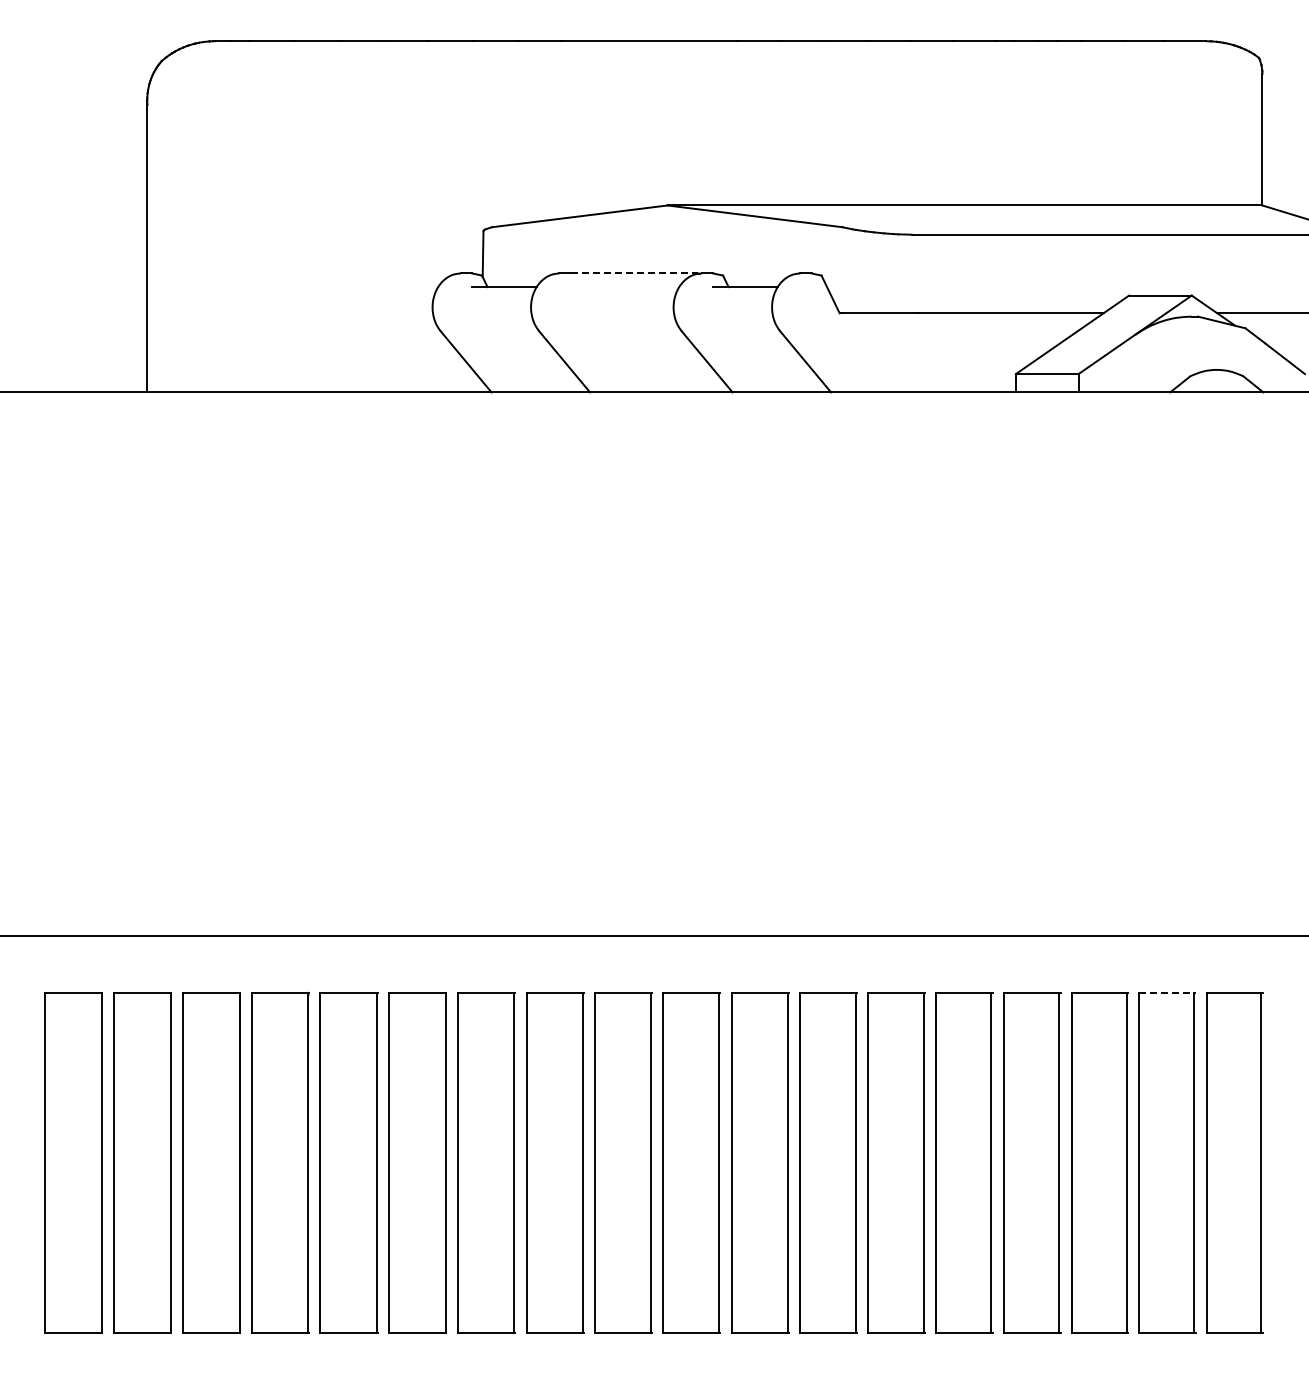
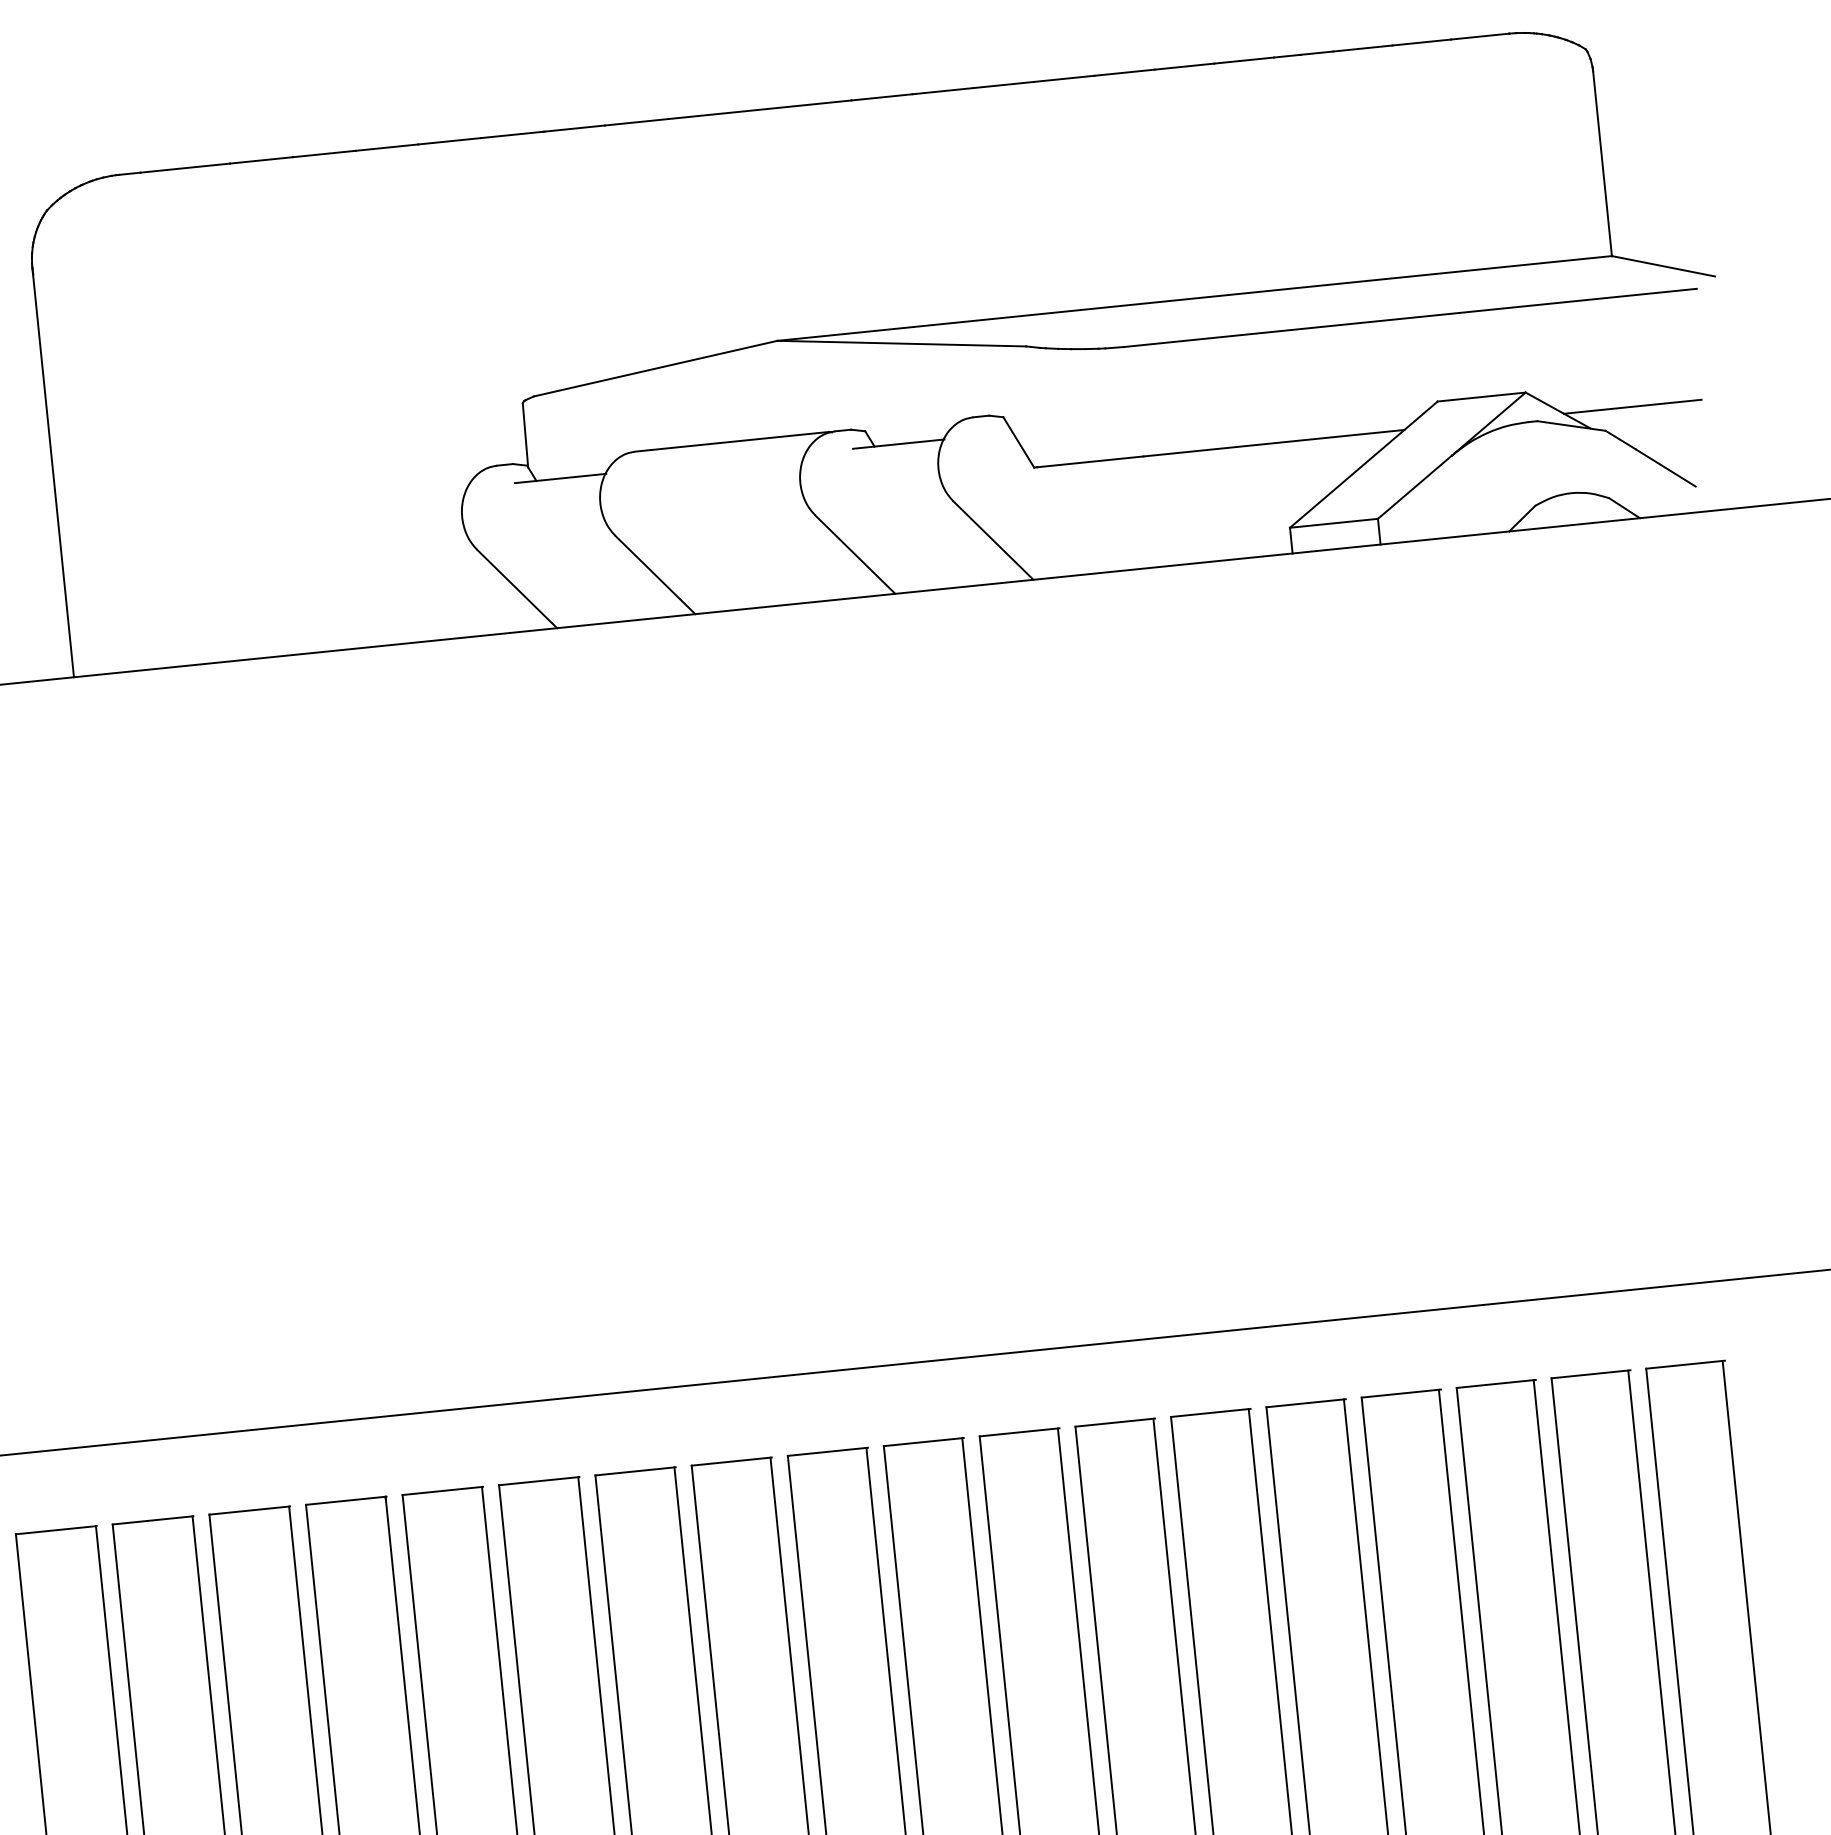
line: (634, 273) -> (740, 440), dashed -> solid
line: (1168, 992) -> (1592, 1373), dashed -> solid

